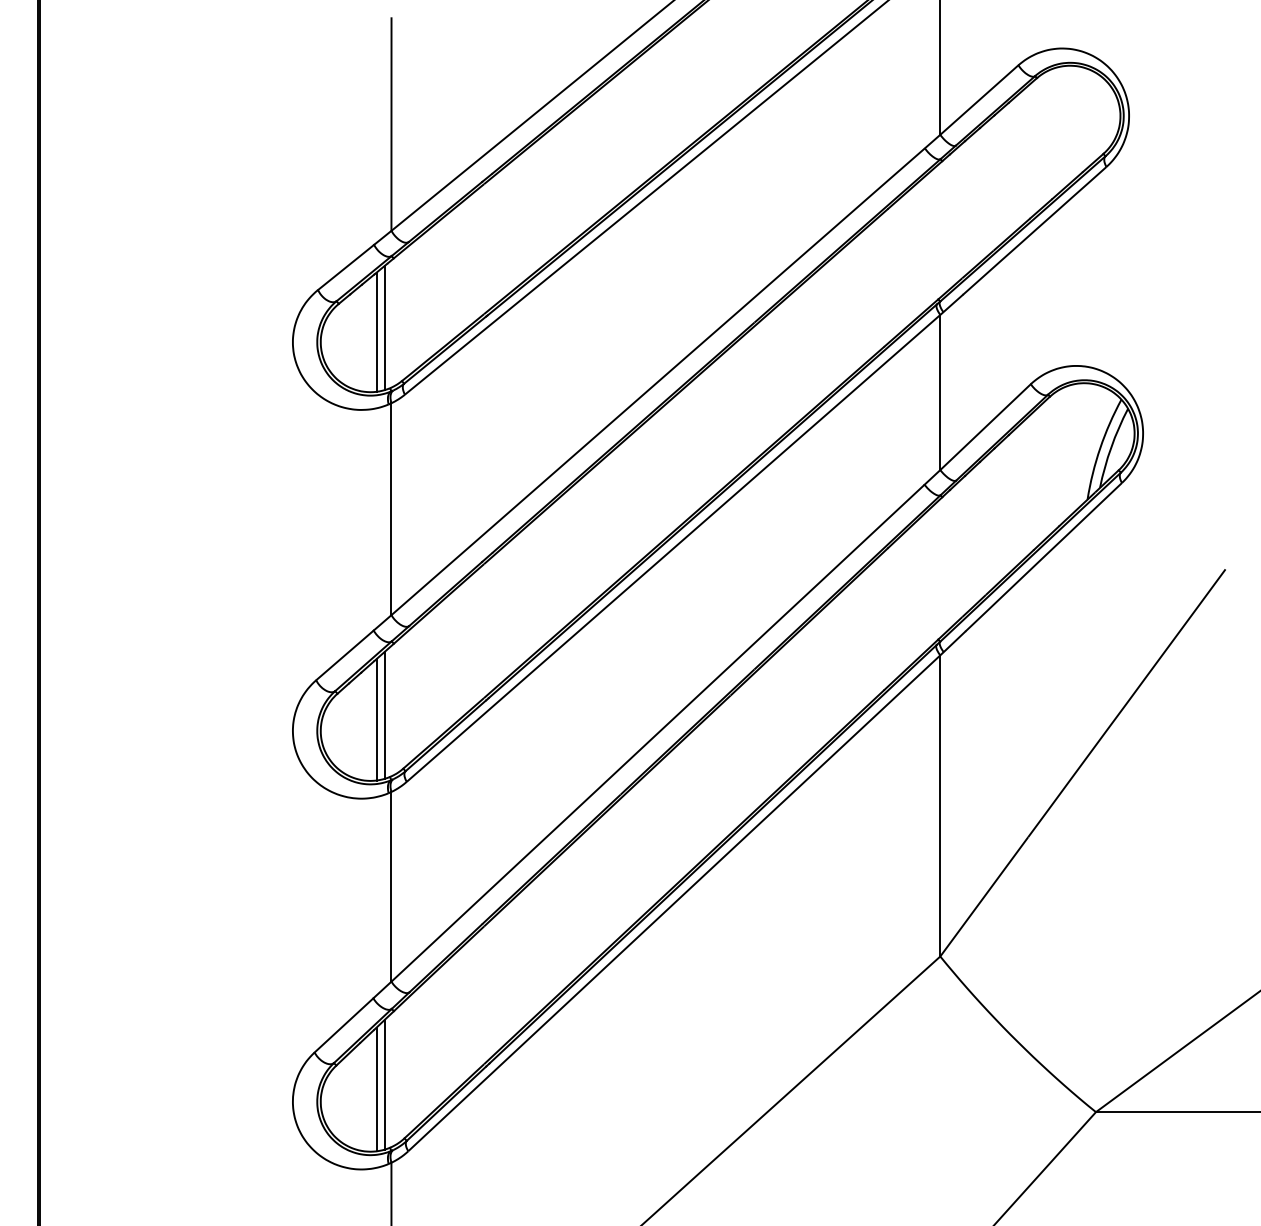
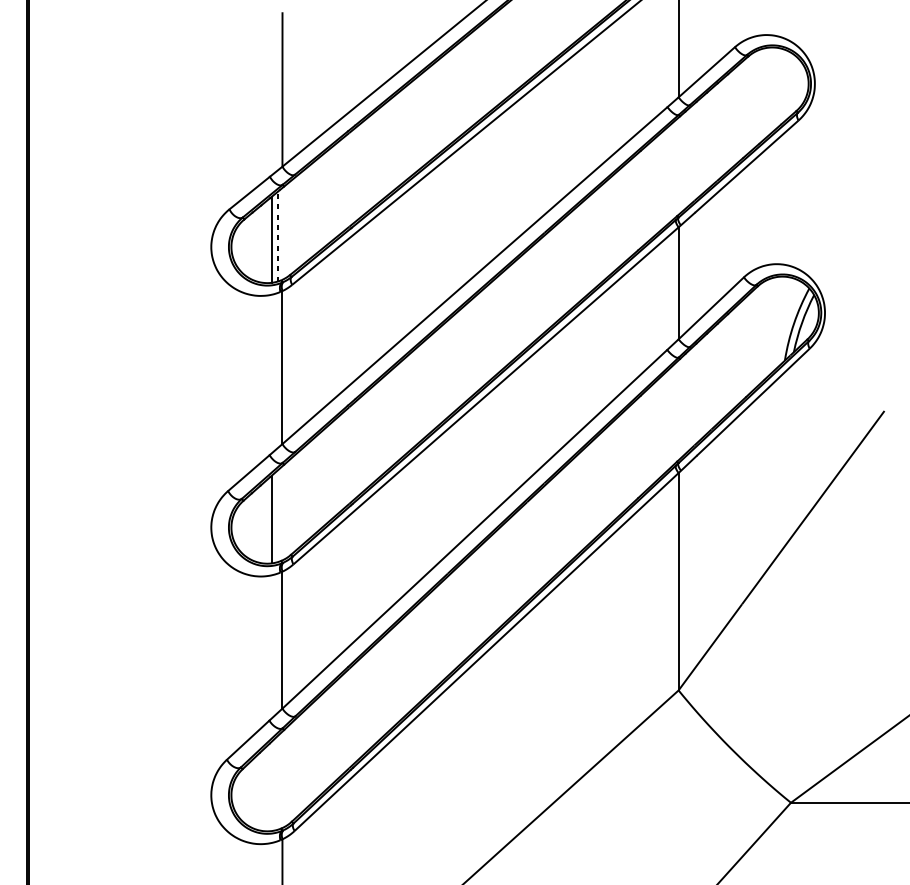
line: (384, 327) -> (277, 236), solid -> dashed
line: (384, 714) -> (277, 515), removed
line: (384, 1084) -> (277, 782), removed
line: (376, 1089) -> (271, 786), removed

